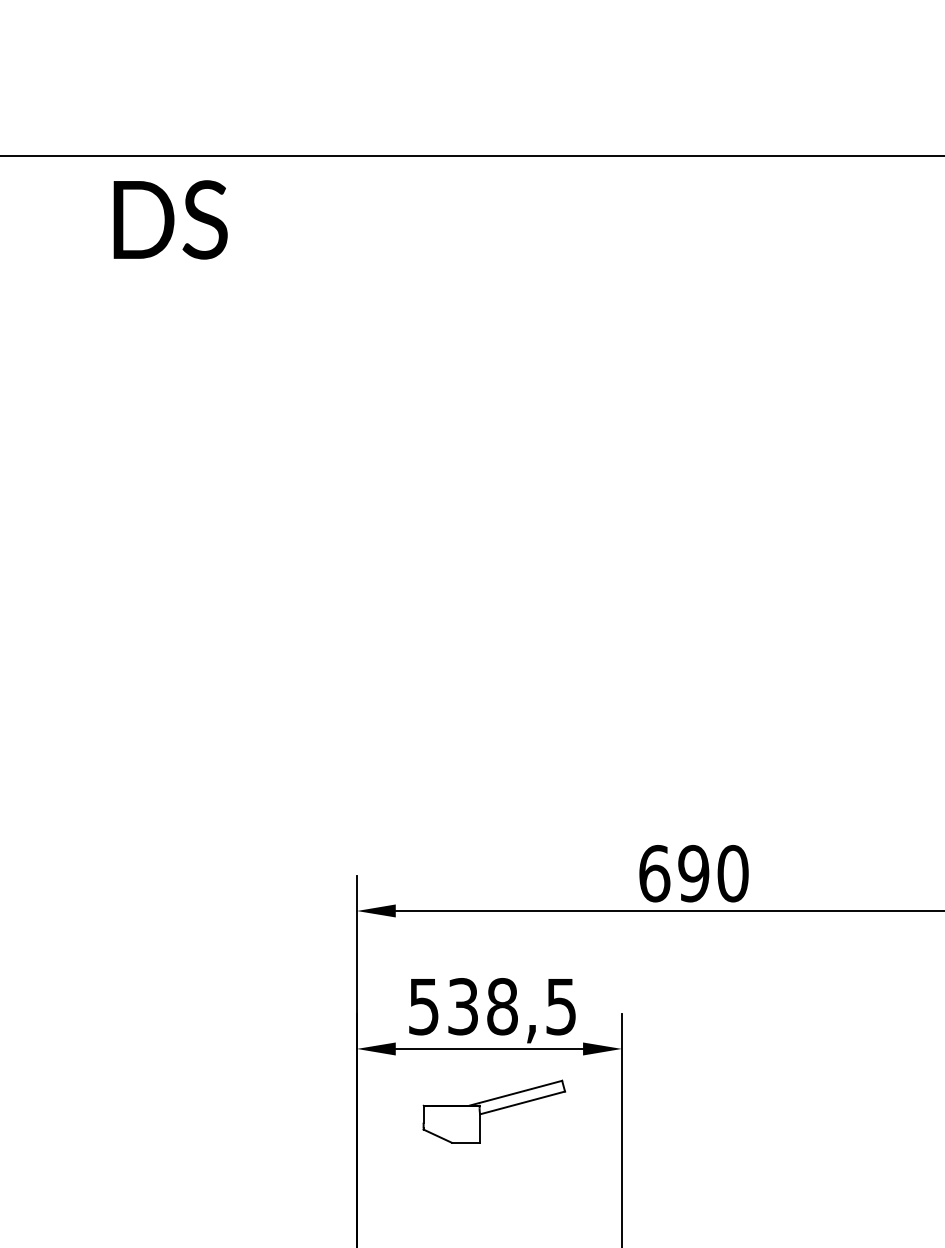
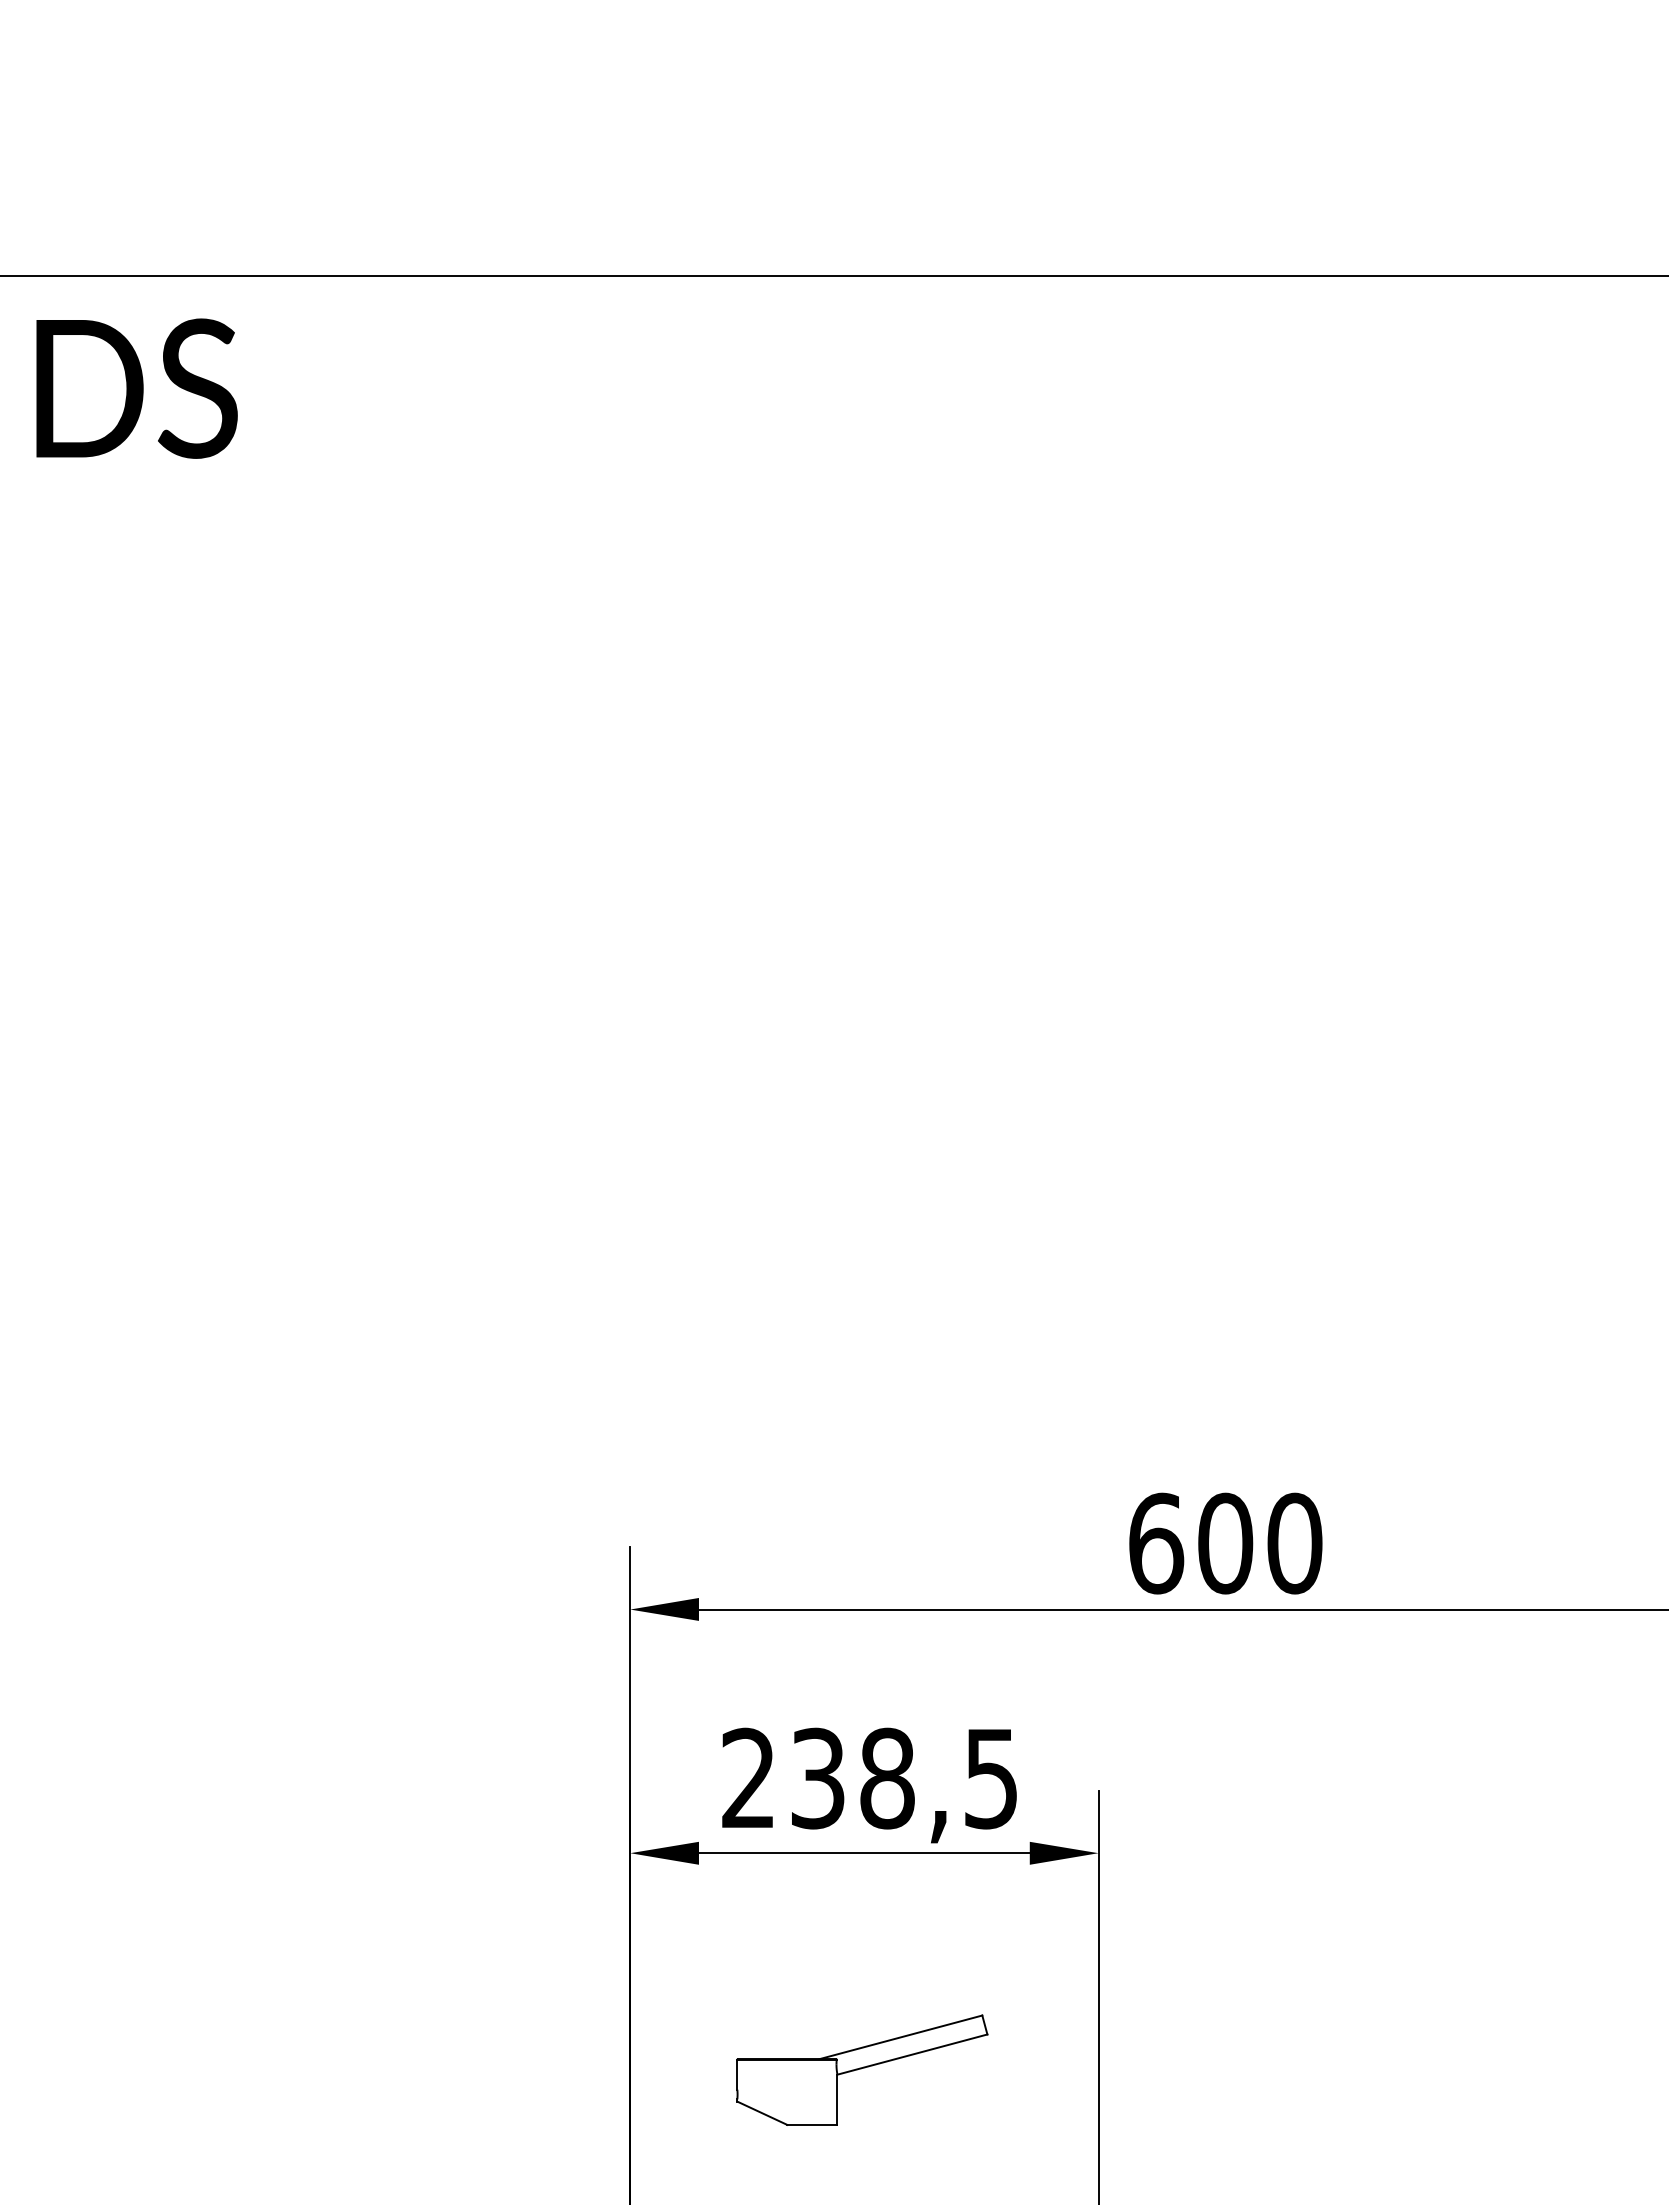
text: (170, 219) -> (136, 387), moved
text: (693, 873) -> (1224, 1543), 690 -> 600
text: (423, 1006) -> (747, 1778), 538,5 -> 238,5
part: (493, 1111) -> (860, 2069), moved

